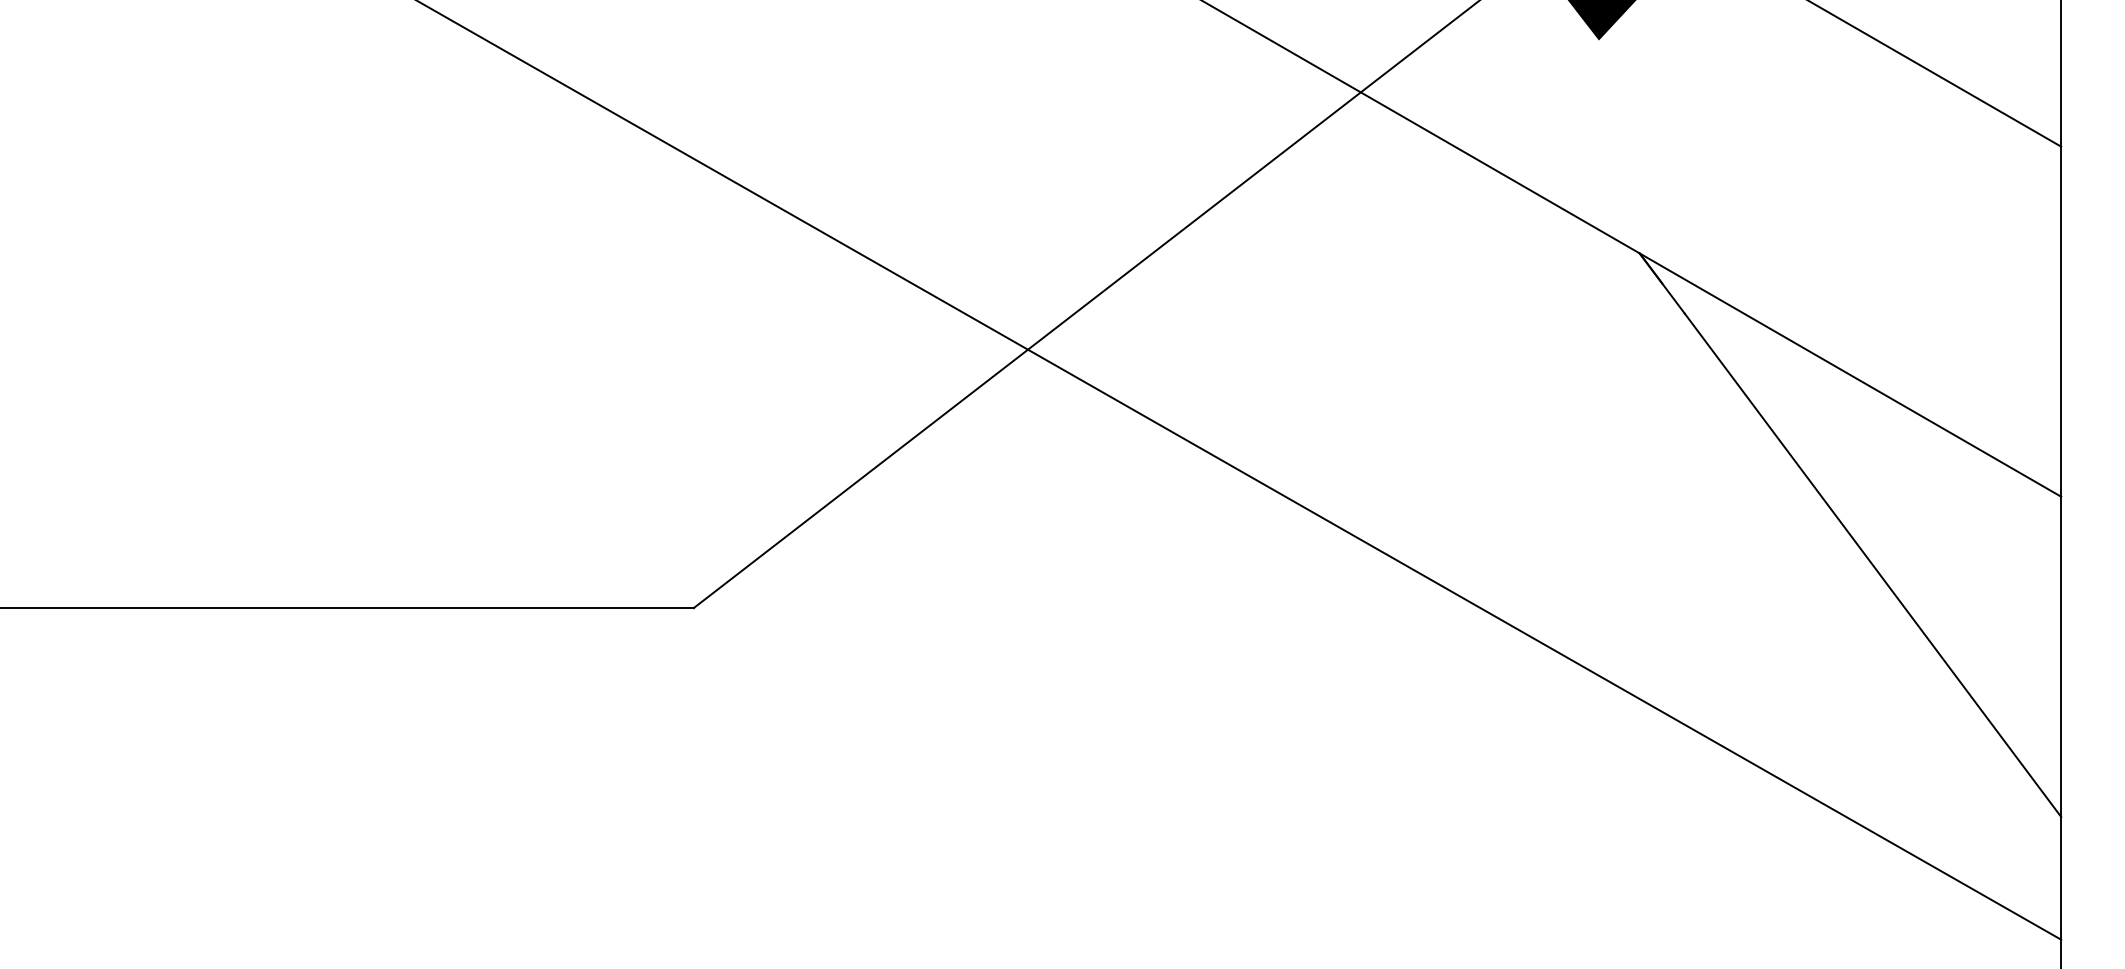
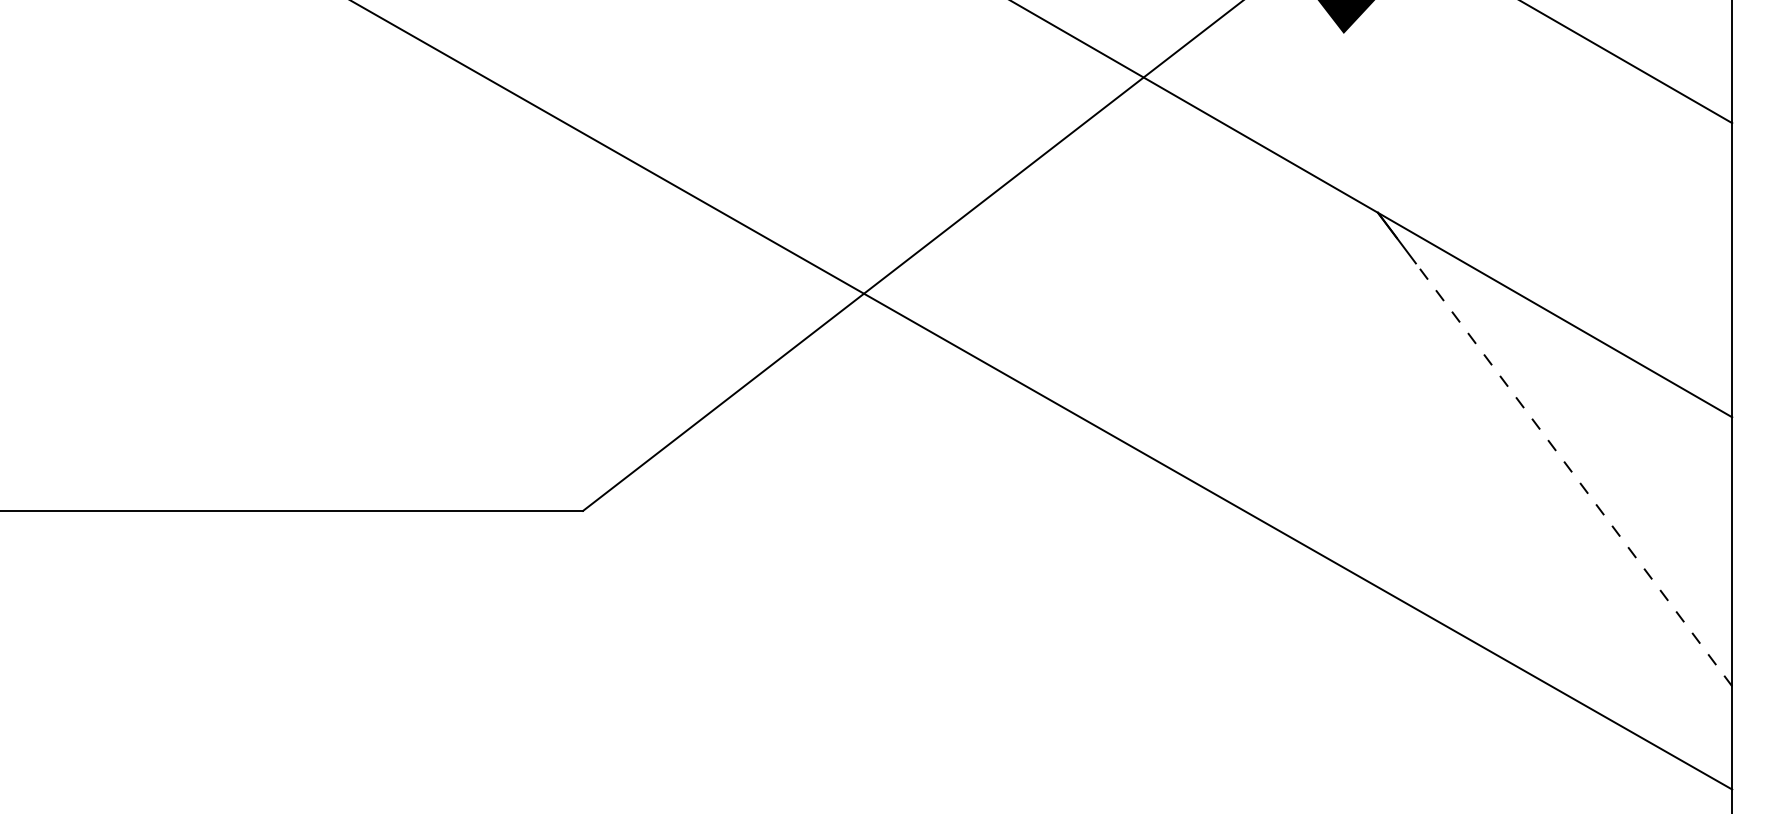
line: (1872, 564) -> (1573, 474), solid -> dashed

